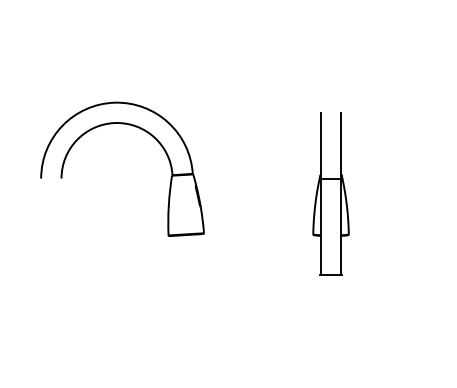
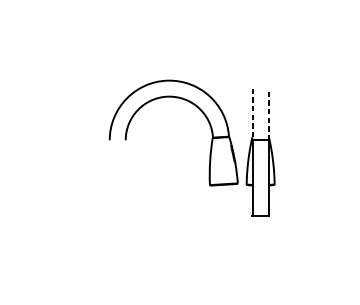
part: (142, 130) -> (189, 102), moved
line: (320, 145) -> (252, 114), solid -> dashed
line: (341, 145) -> (268, 114), solid -> dashed

